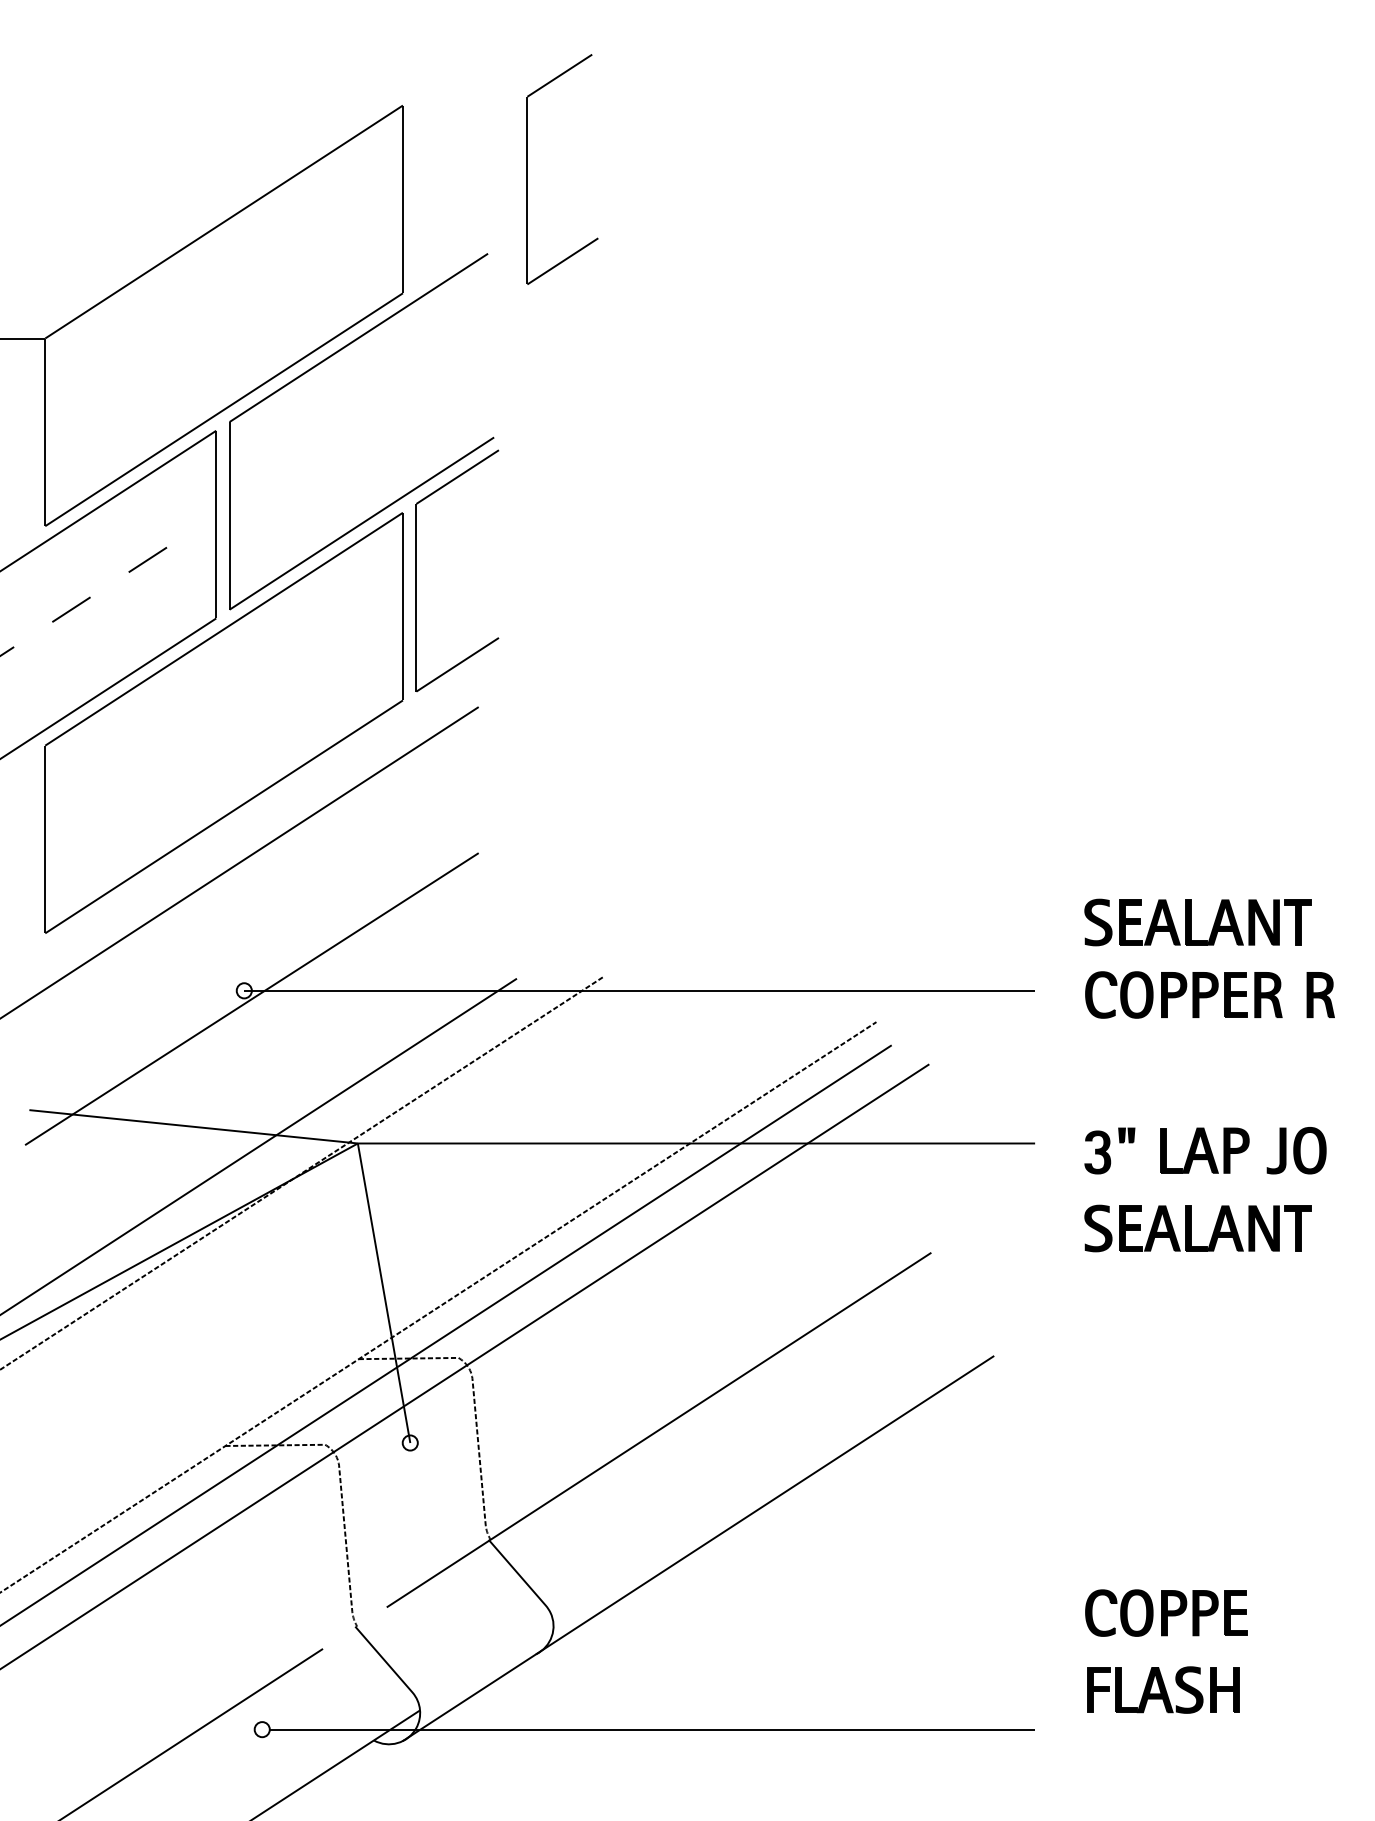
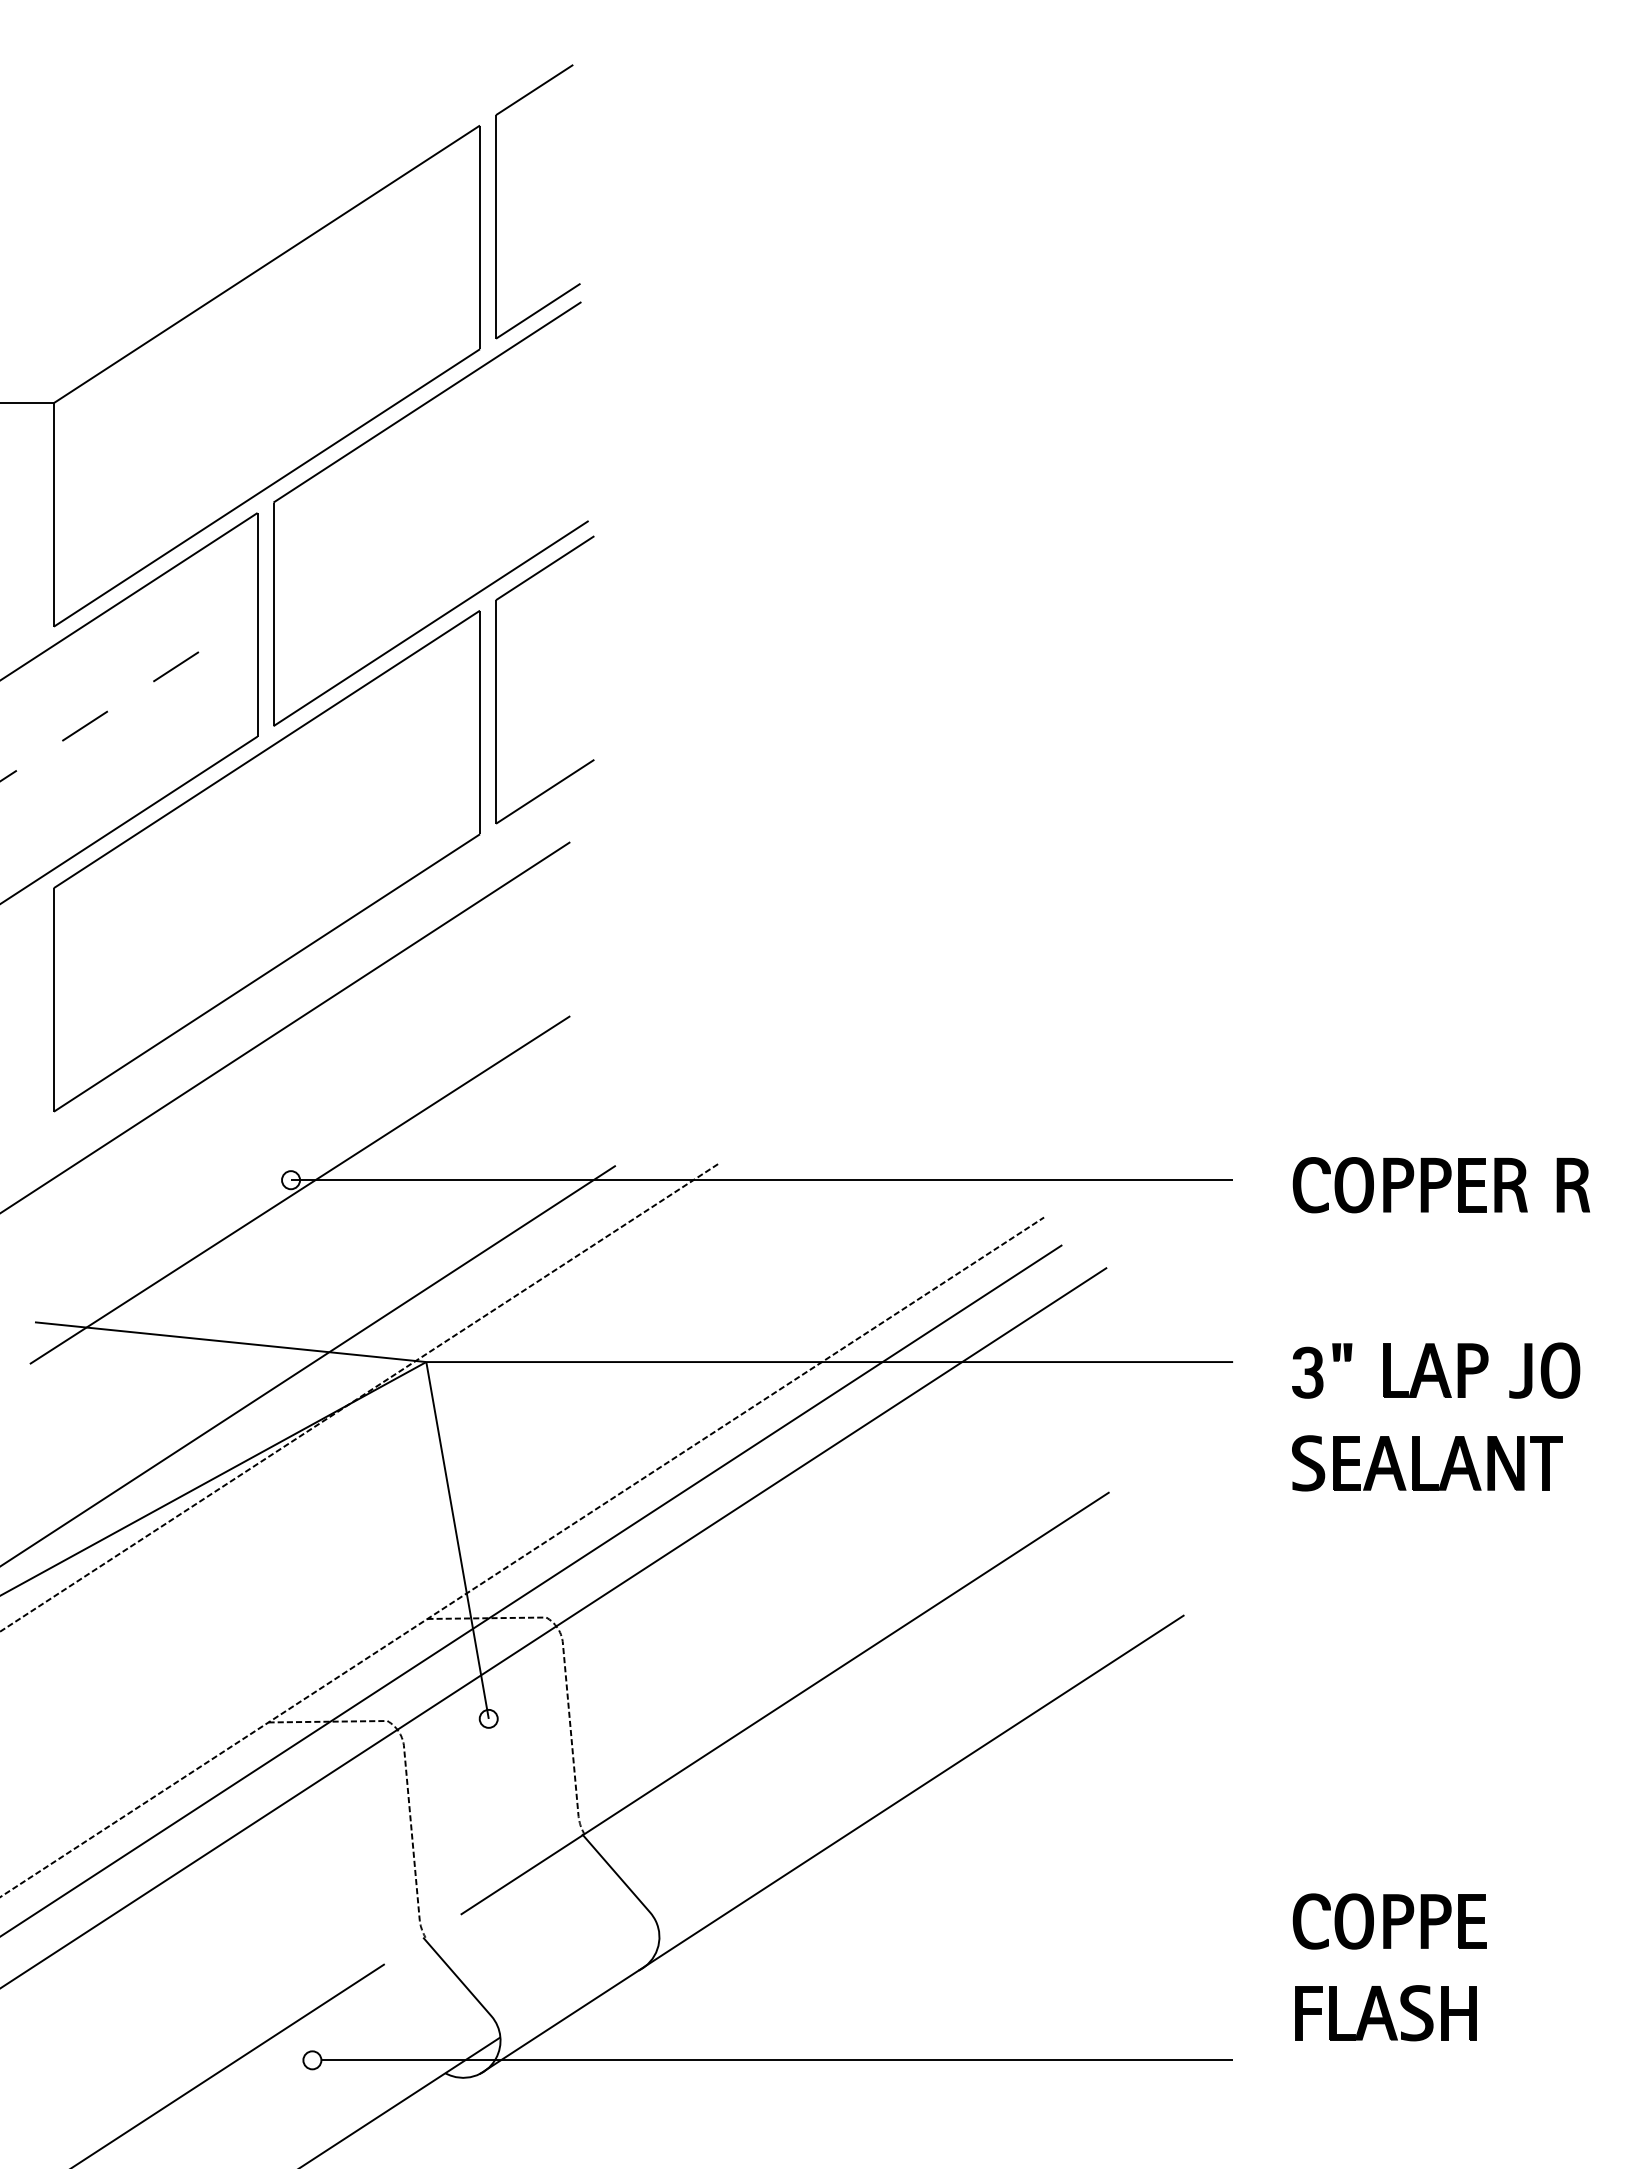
part: (527, 169) -> (496, 201), moved
part: (1197, 922) -> (1426, 1098), removed

